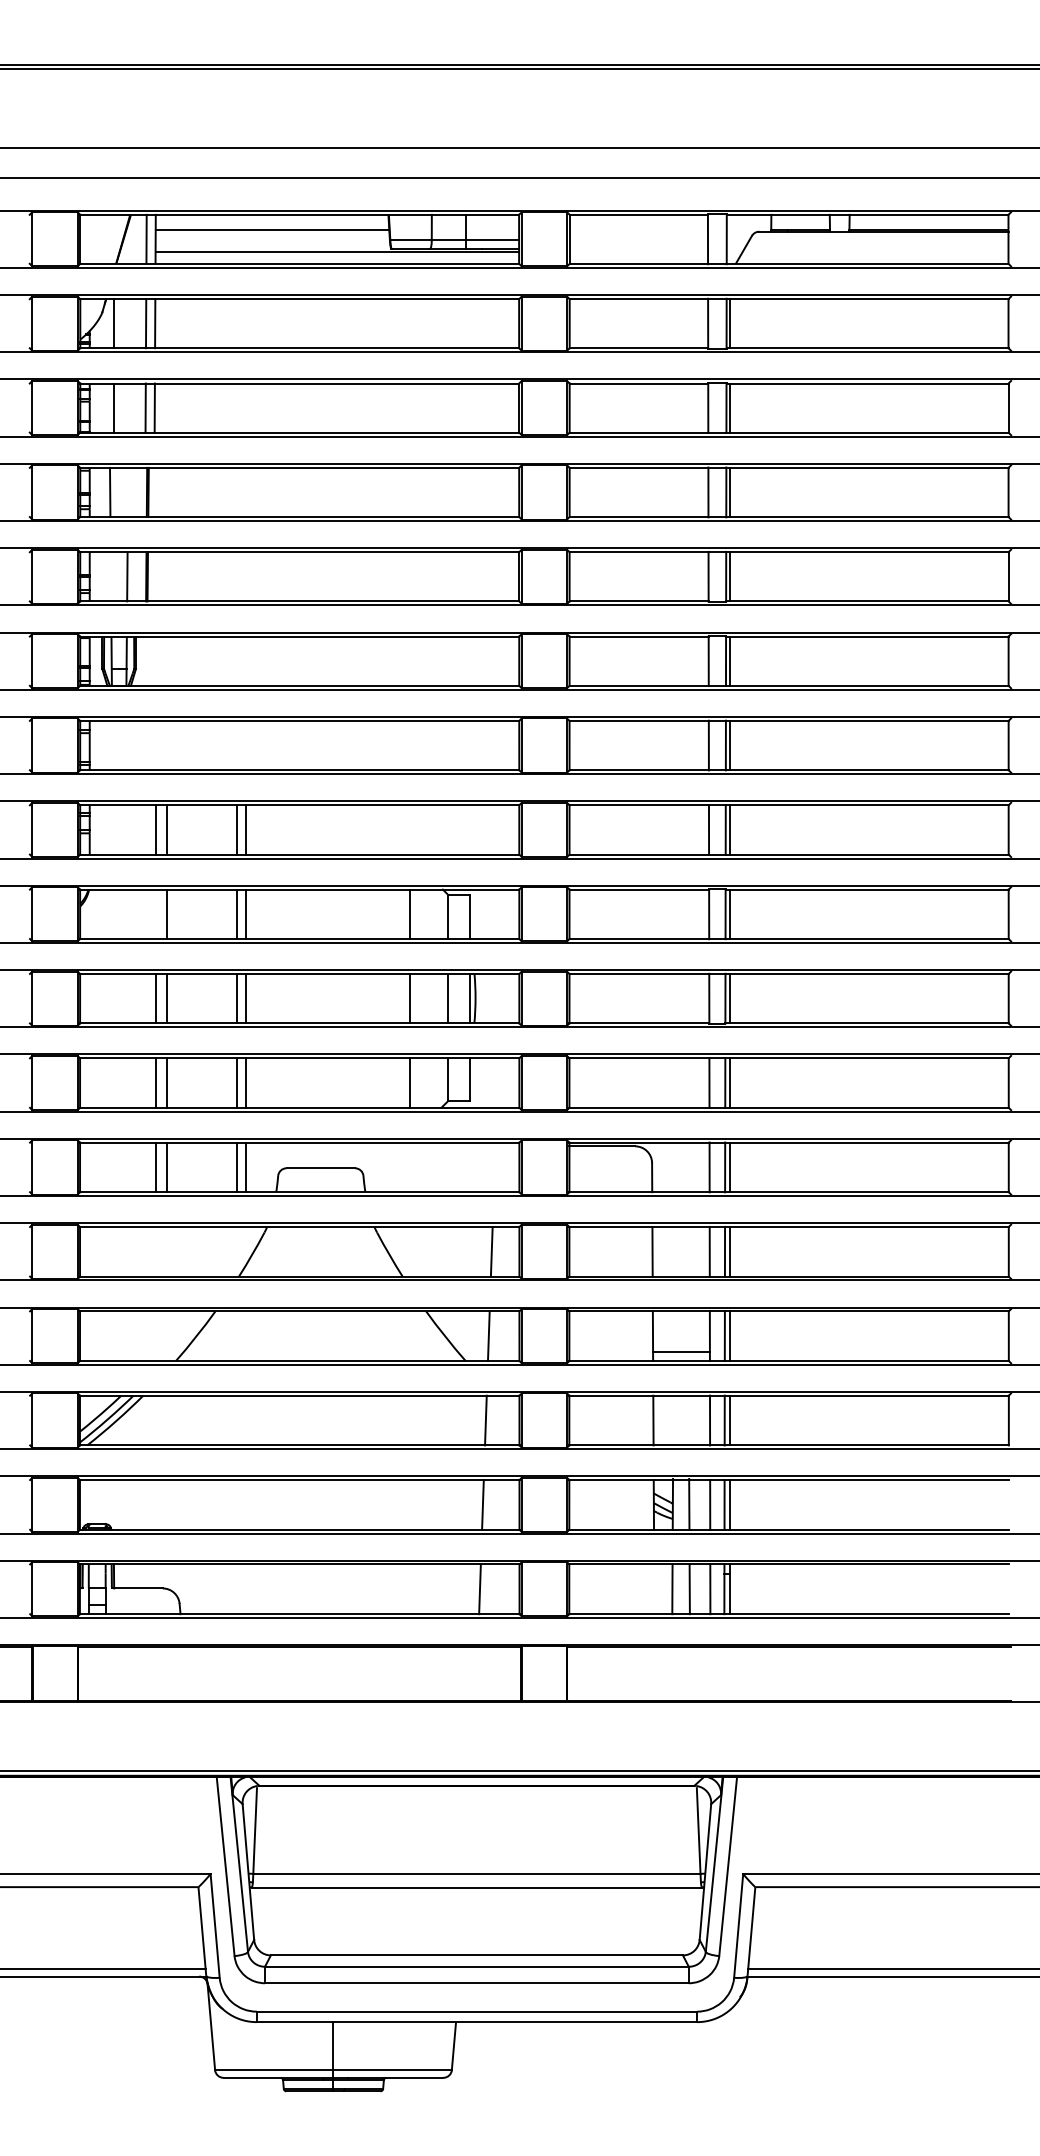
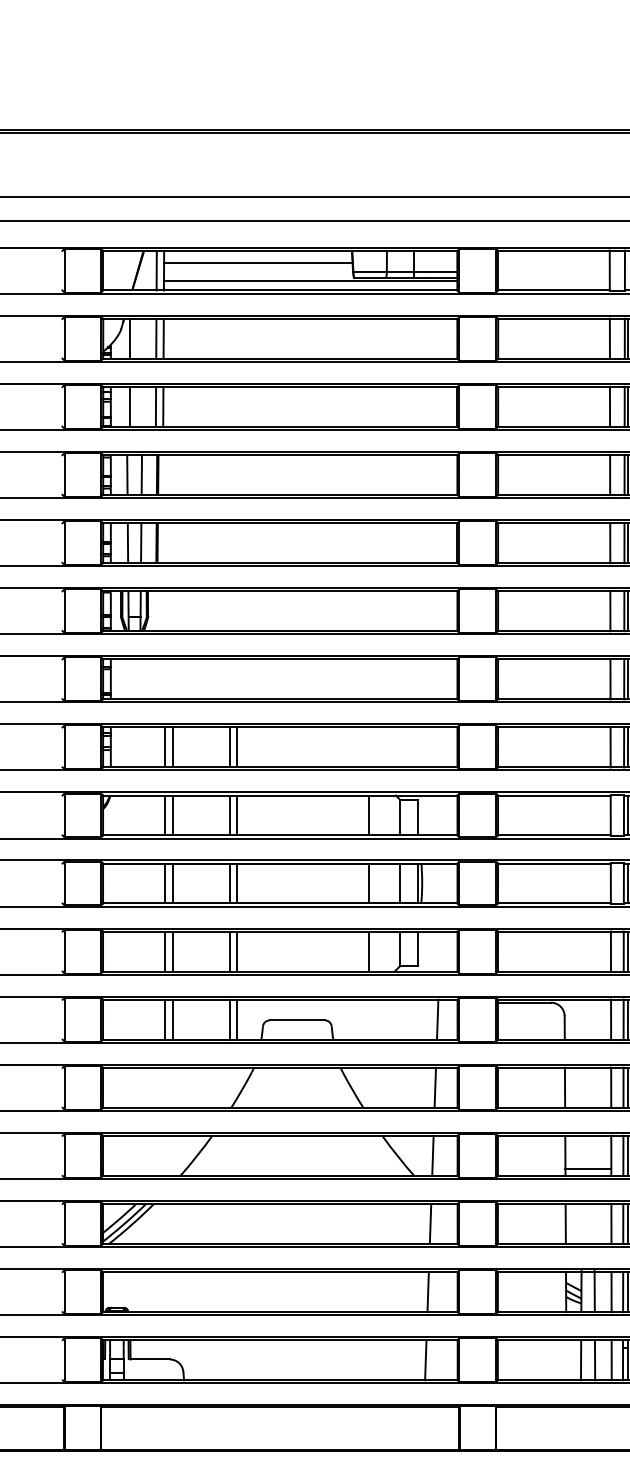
line: (127, 492) -> (141, 475), added
line: (110, 576) -> (127, 542), added
line: (156, 914) -> (164, 815), added
line: (494, 1167) -> (437, 1019), added

